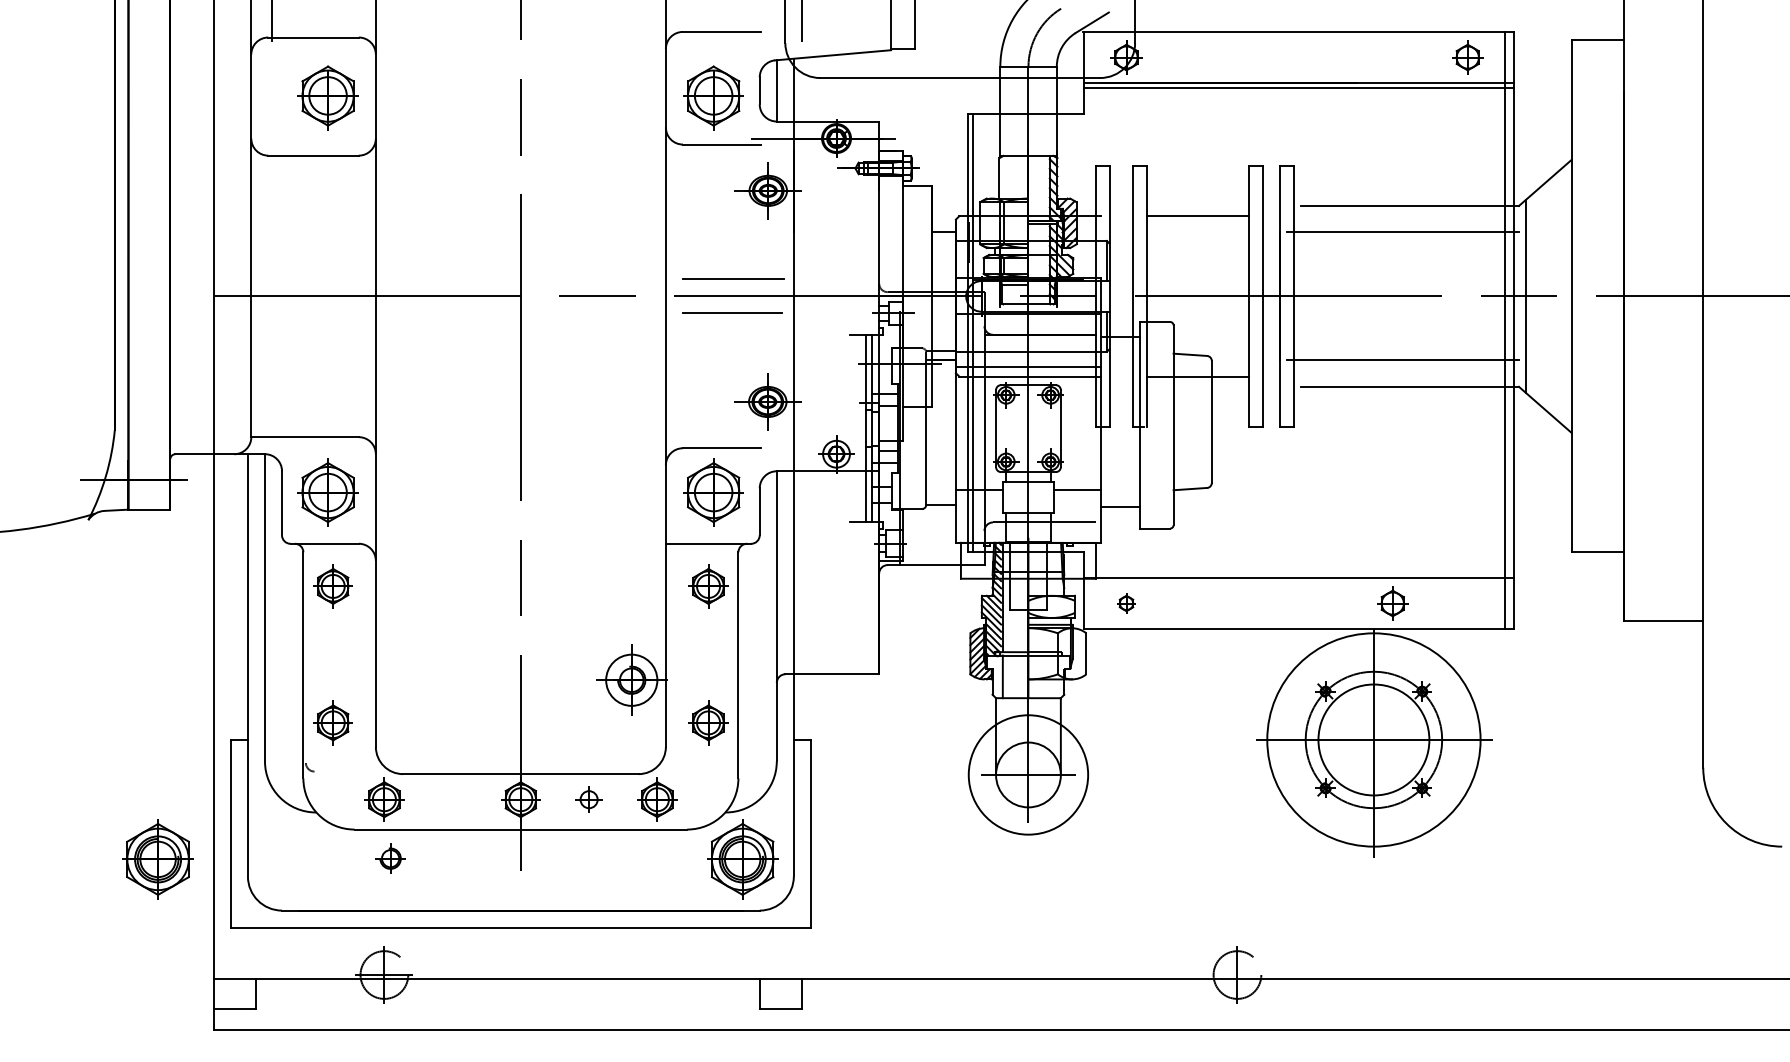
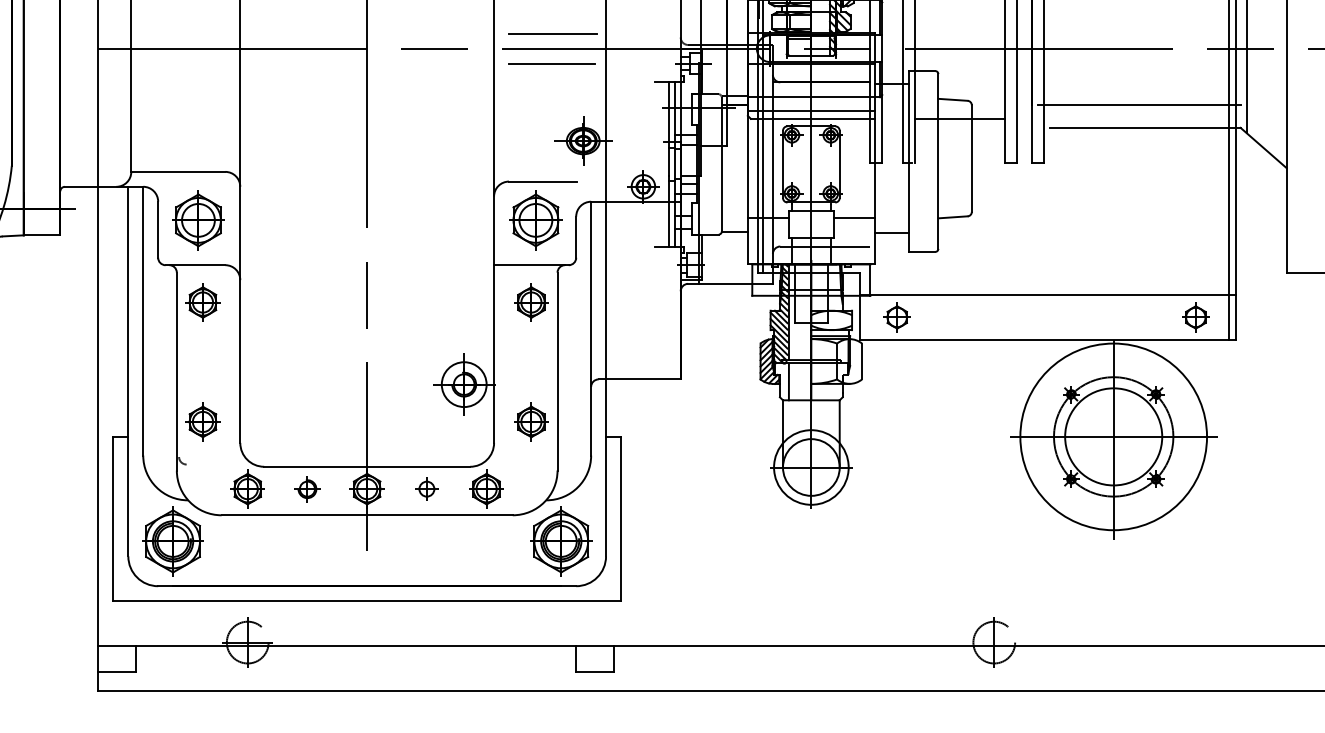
part: (1126, 603) -> (897, 317), size x1.67
part: (1392, 603) -> (1195, 317), moved
circle: (1028, 774) -> (811, 467), size x0.71
part: (390, 858) -> (307, 488), moved
part: (157, 859) -> (172, 541), moved

